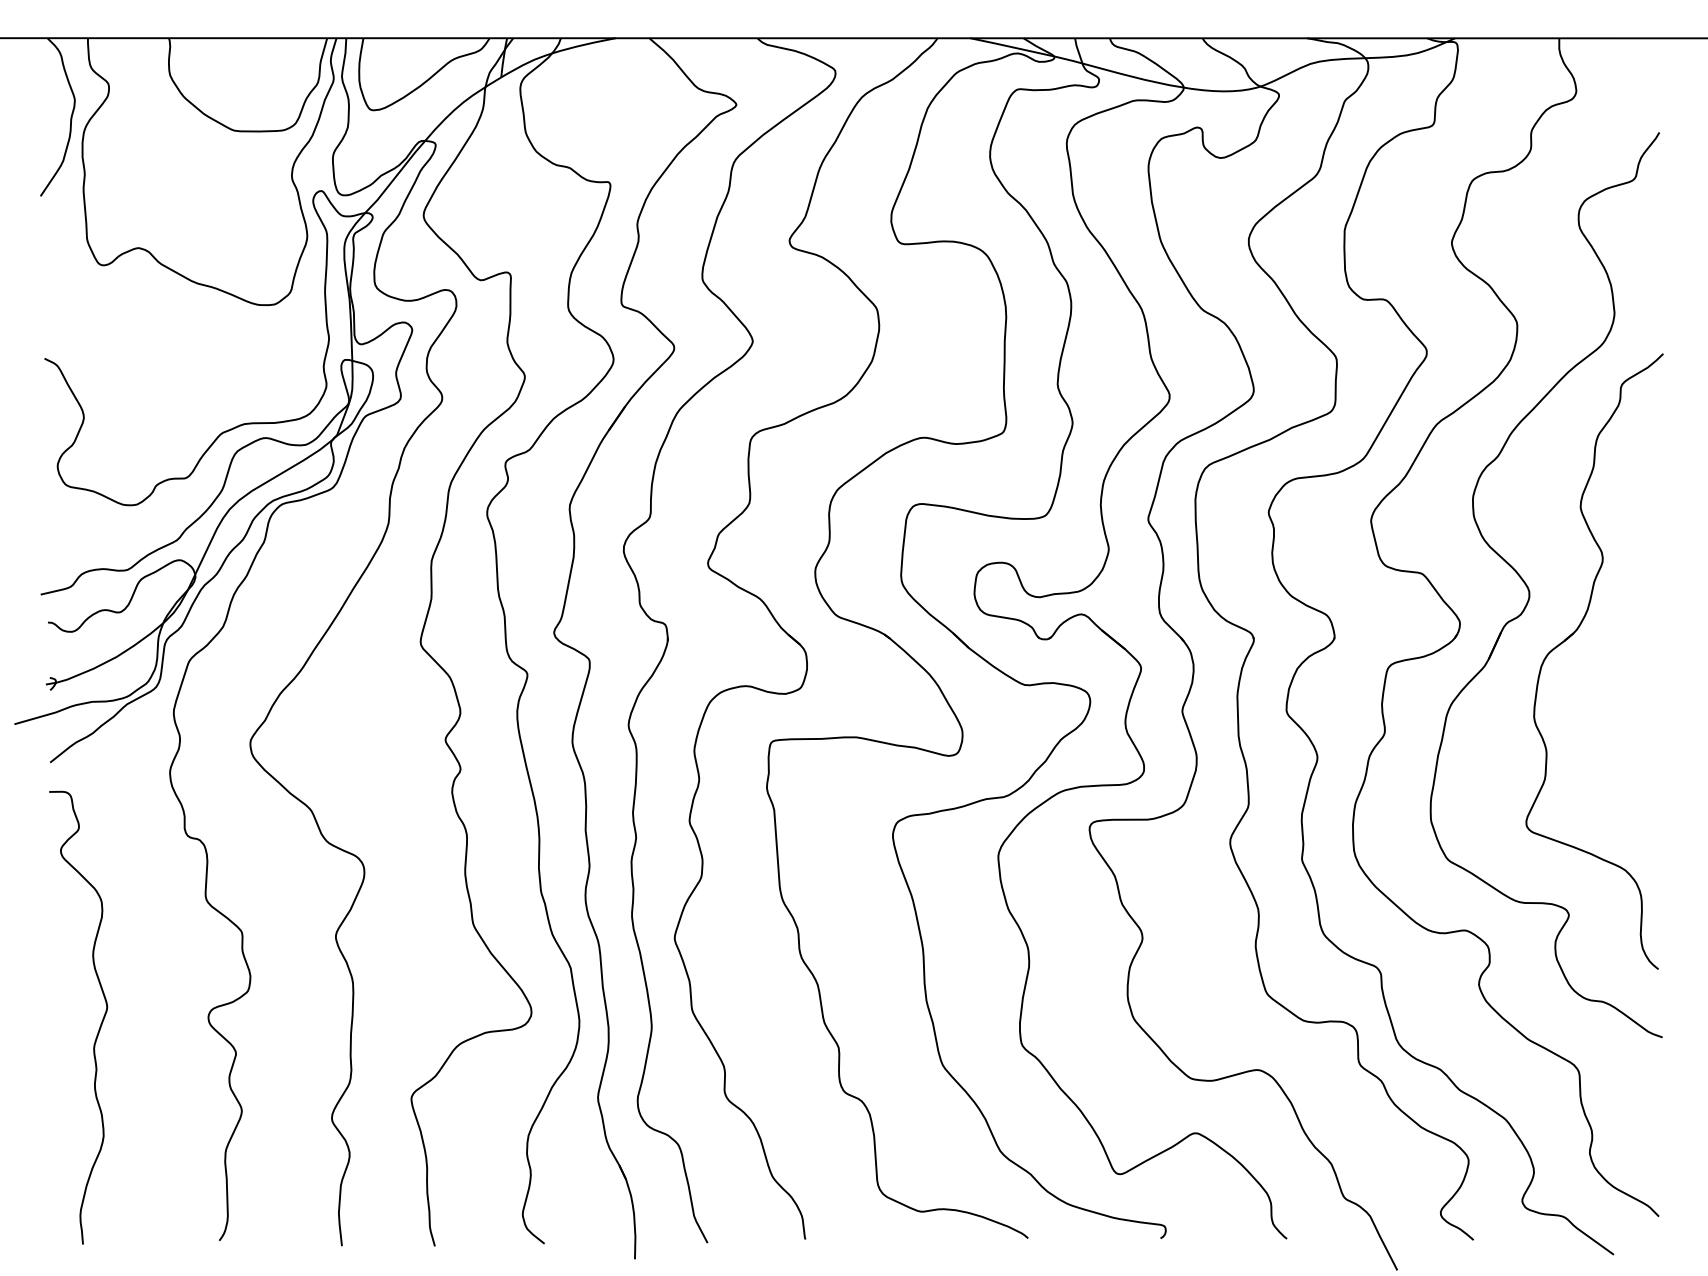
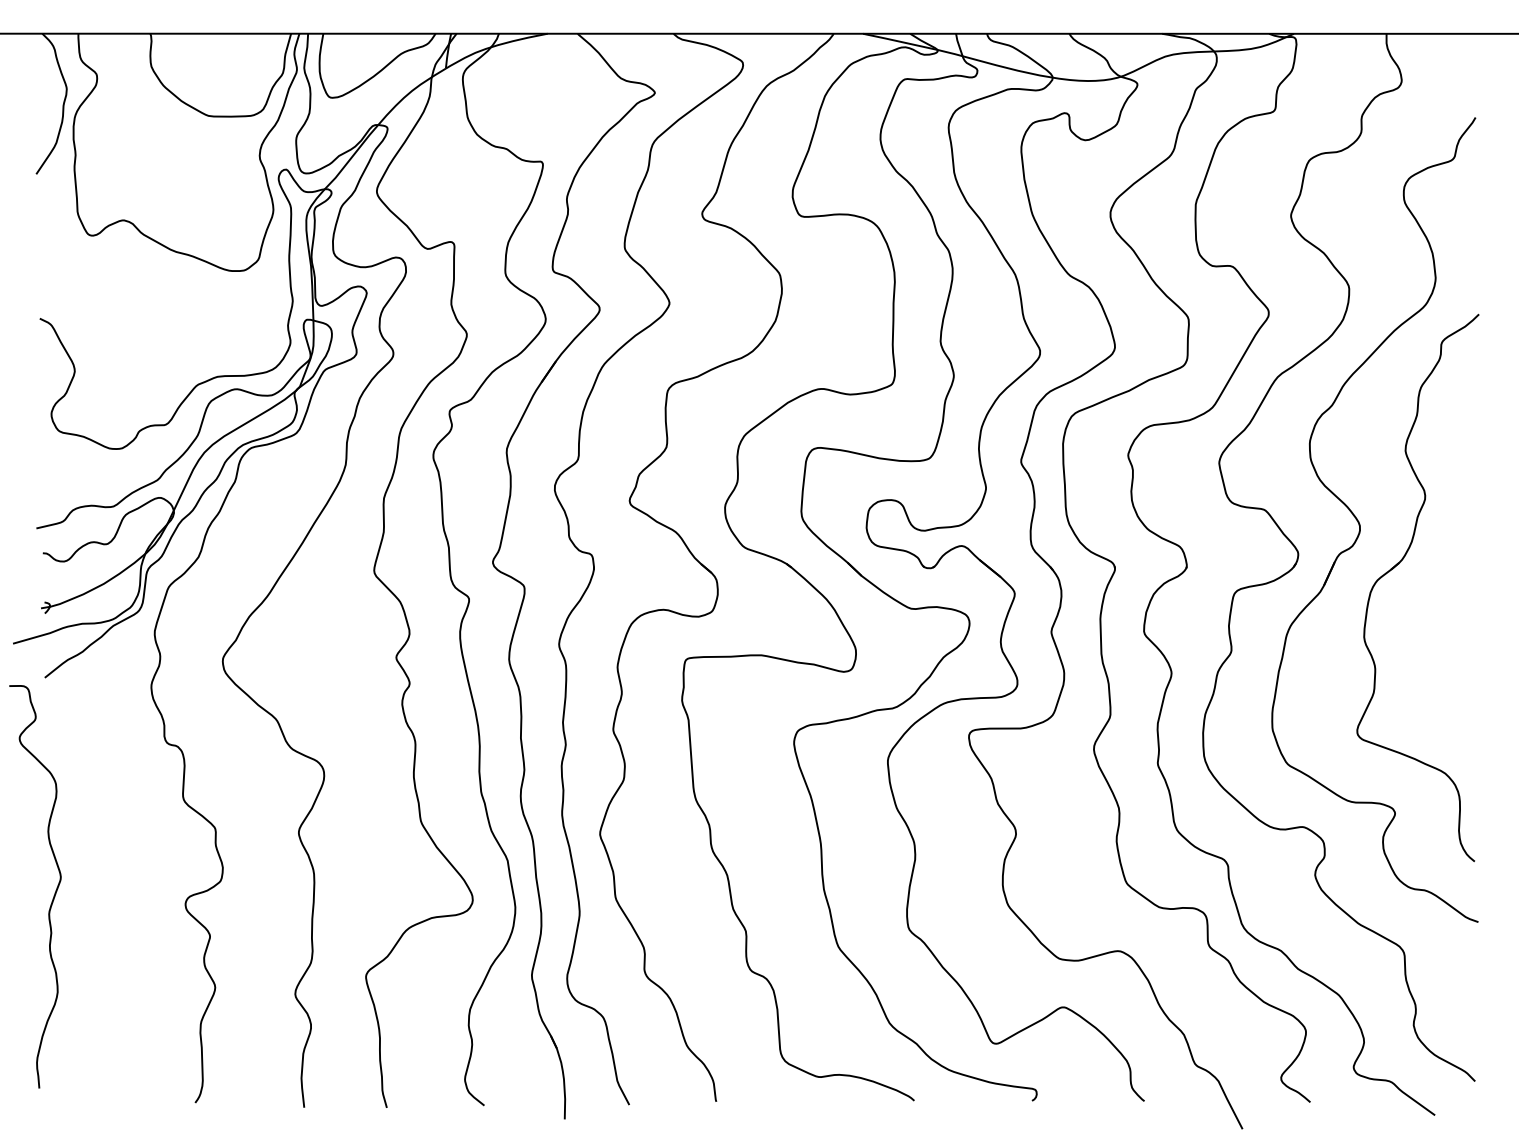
curve: (100, 1023) -> (54, 891), moved

